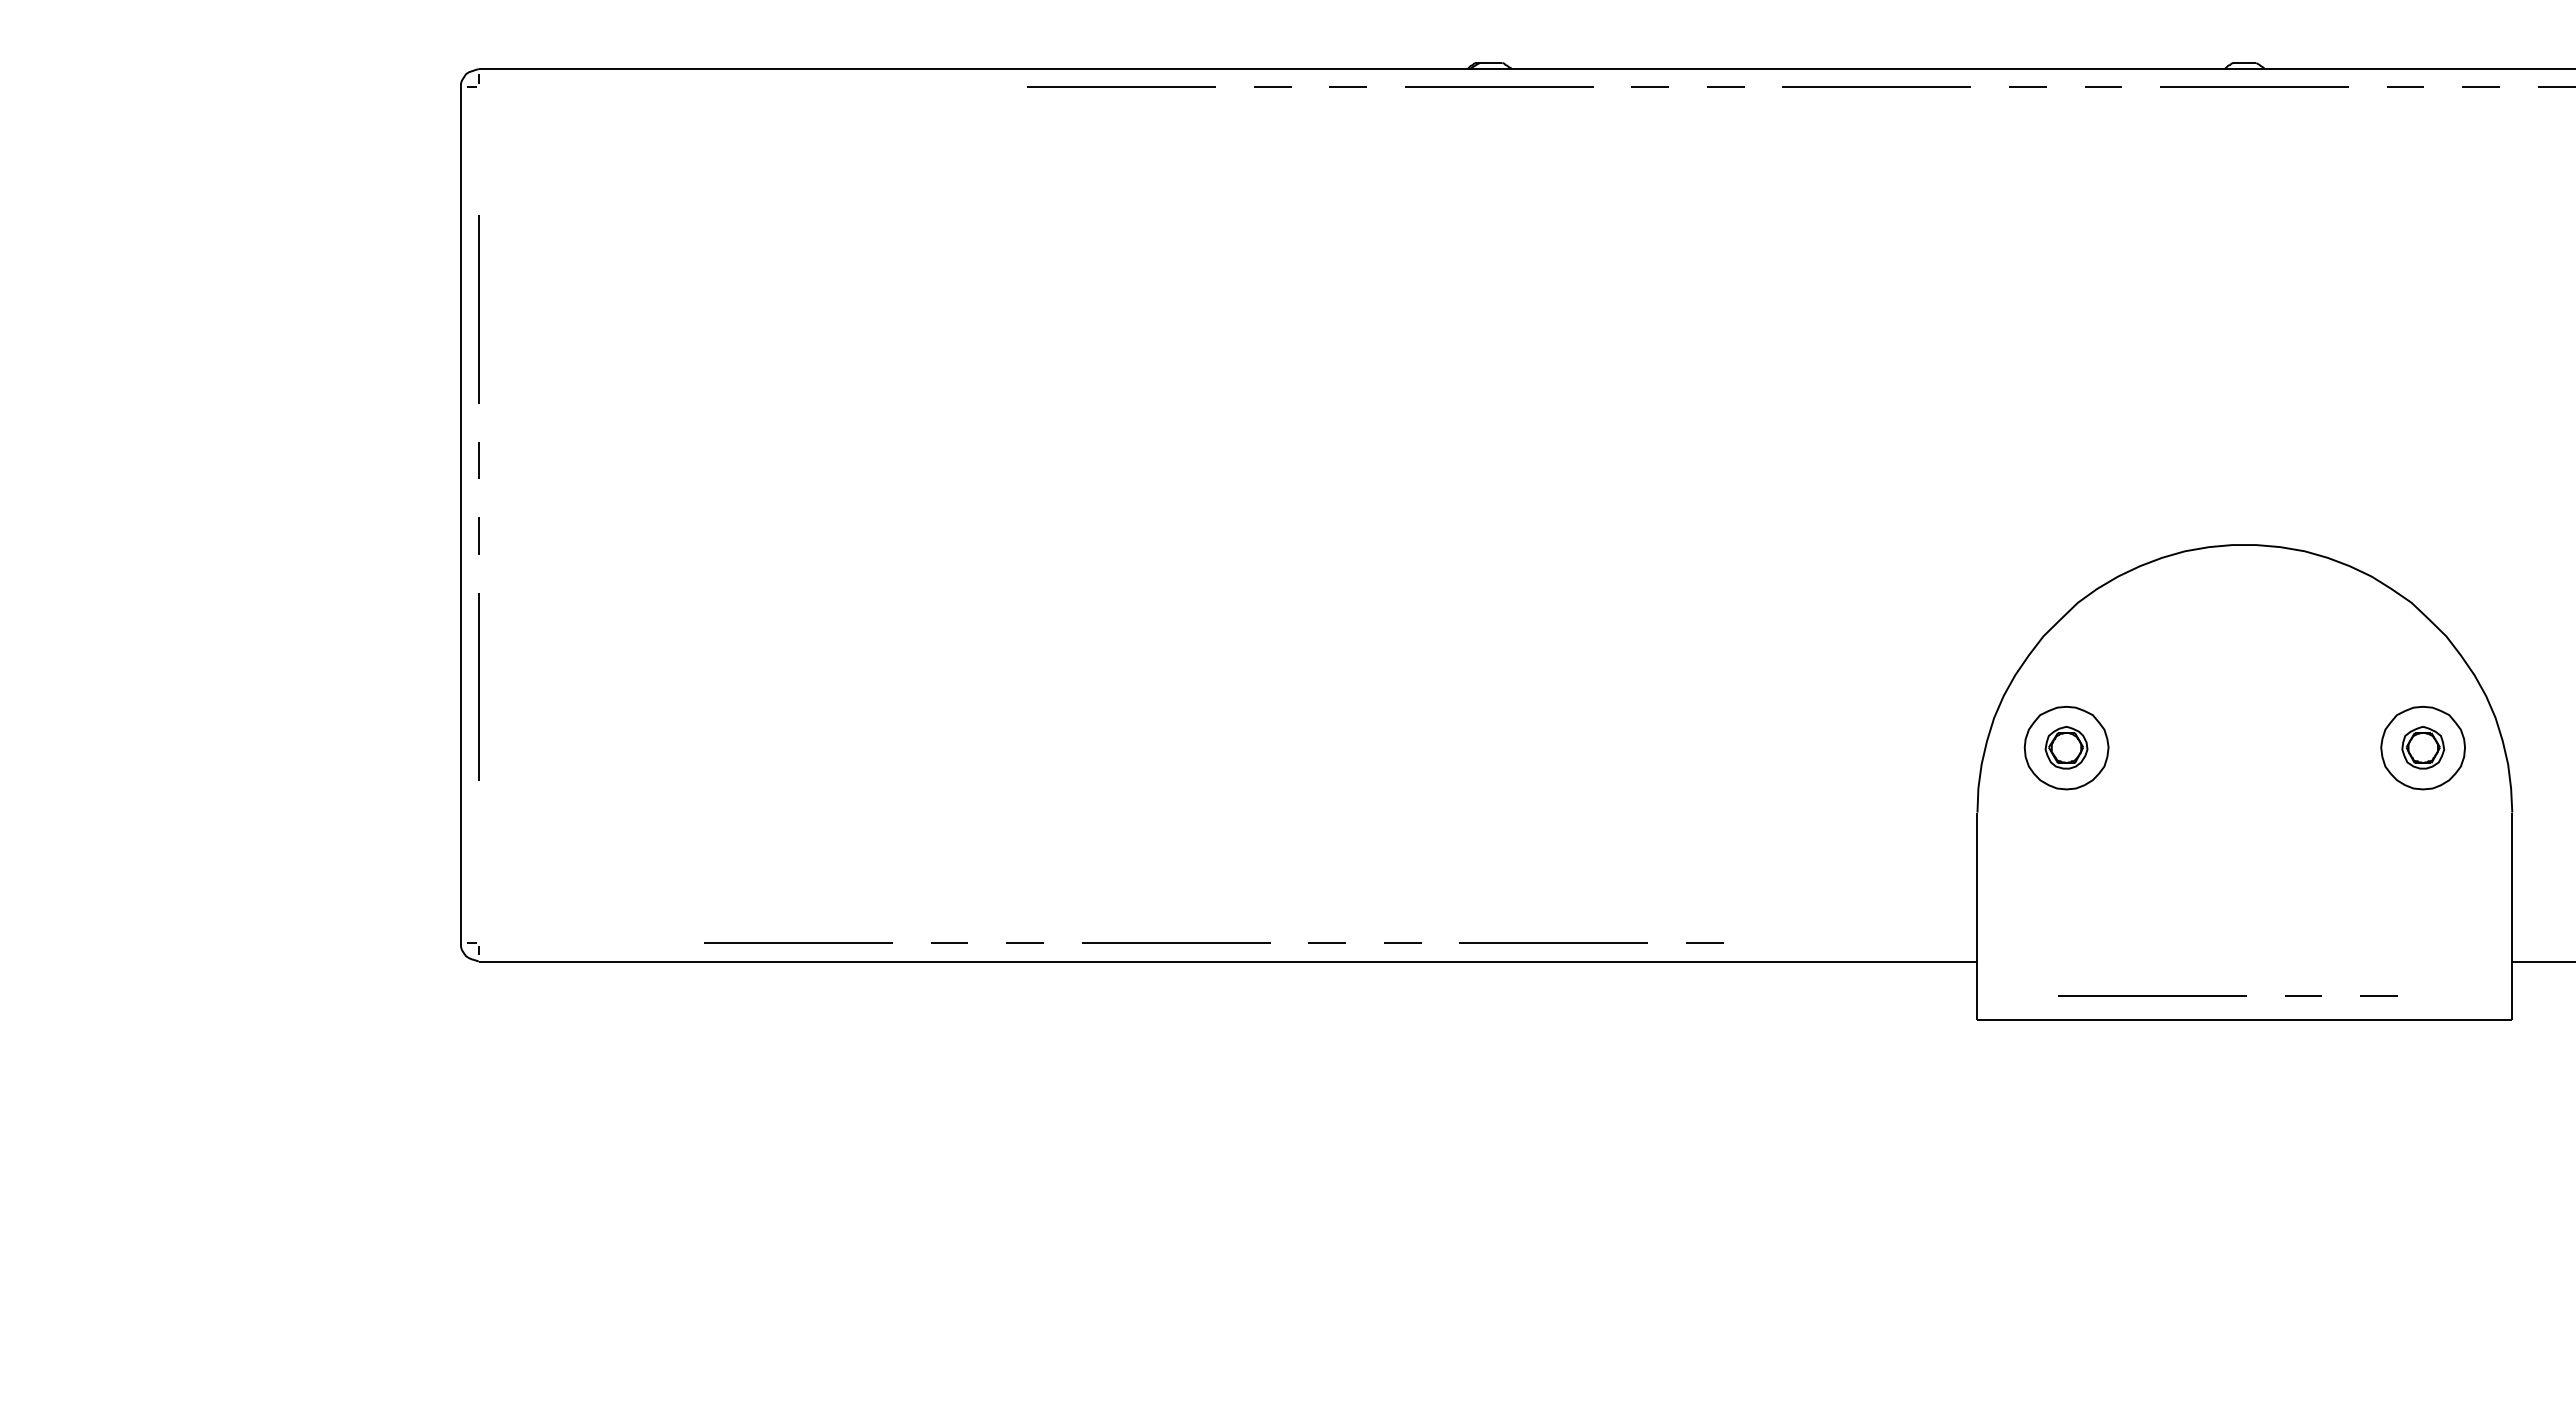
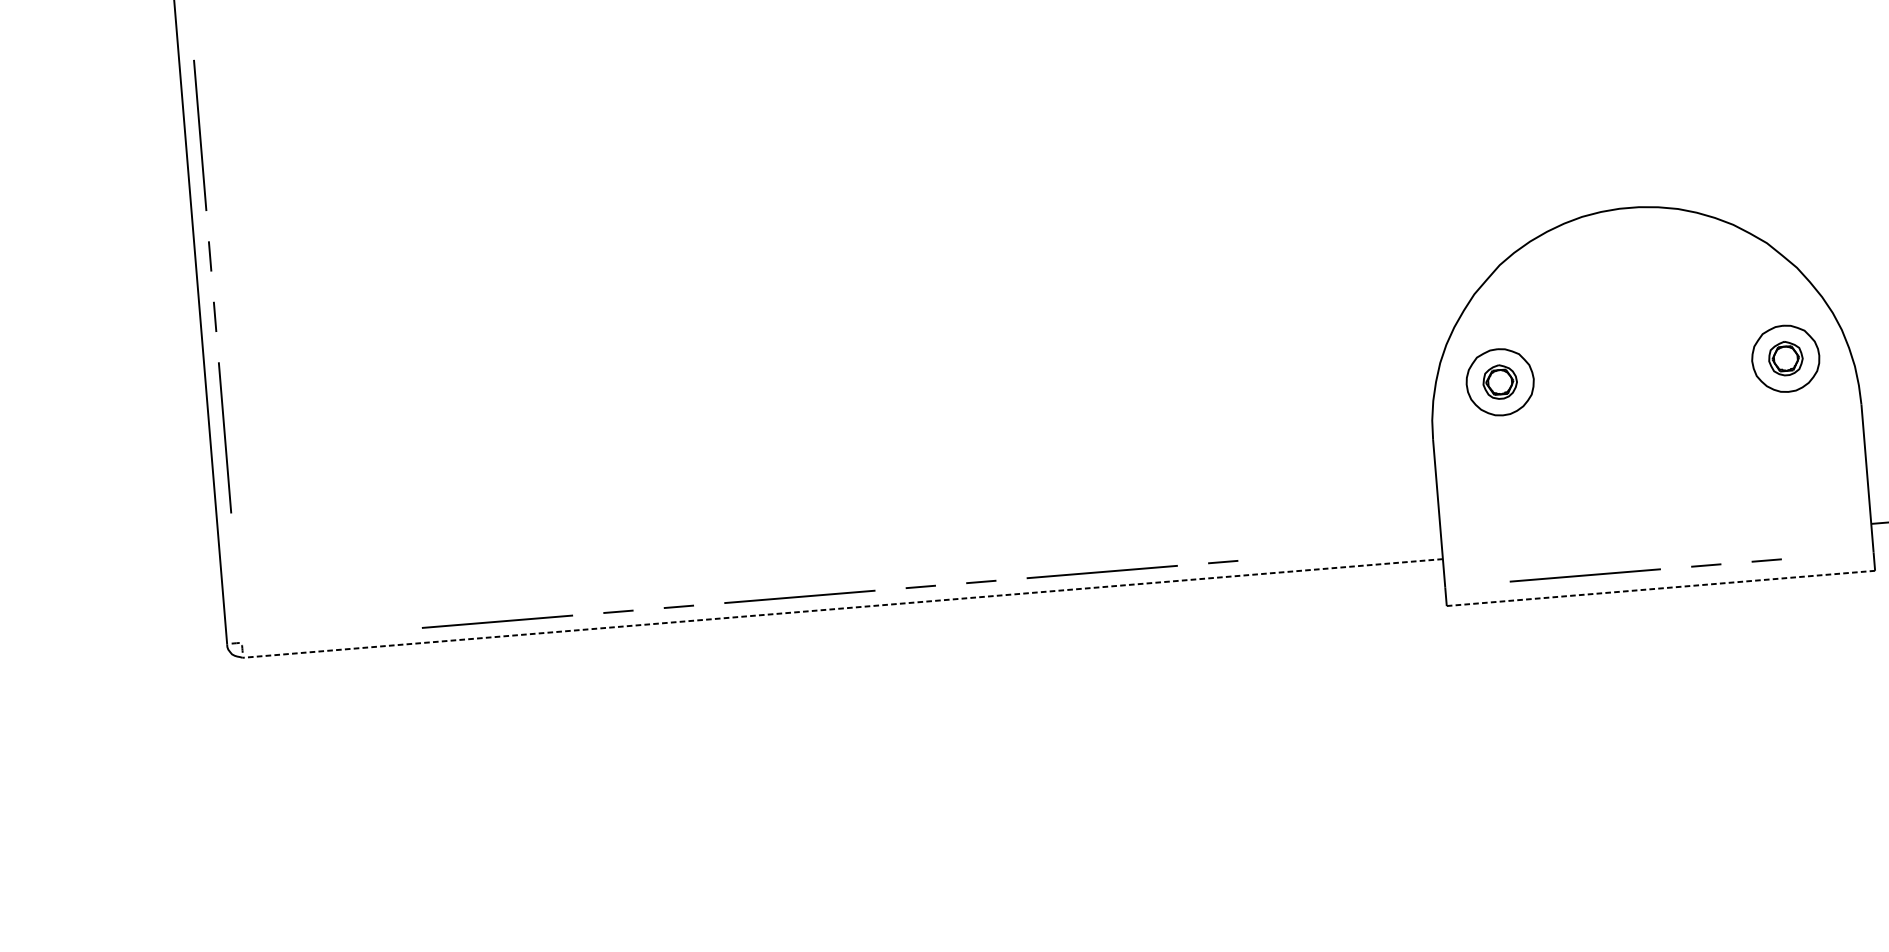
line: (1227, 961) -> (842, 608), solid -> dashed
line: (2245, 1020) -> (1661, 588), solid -> dashed

